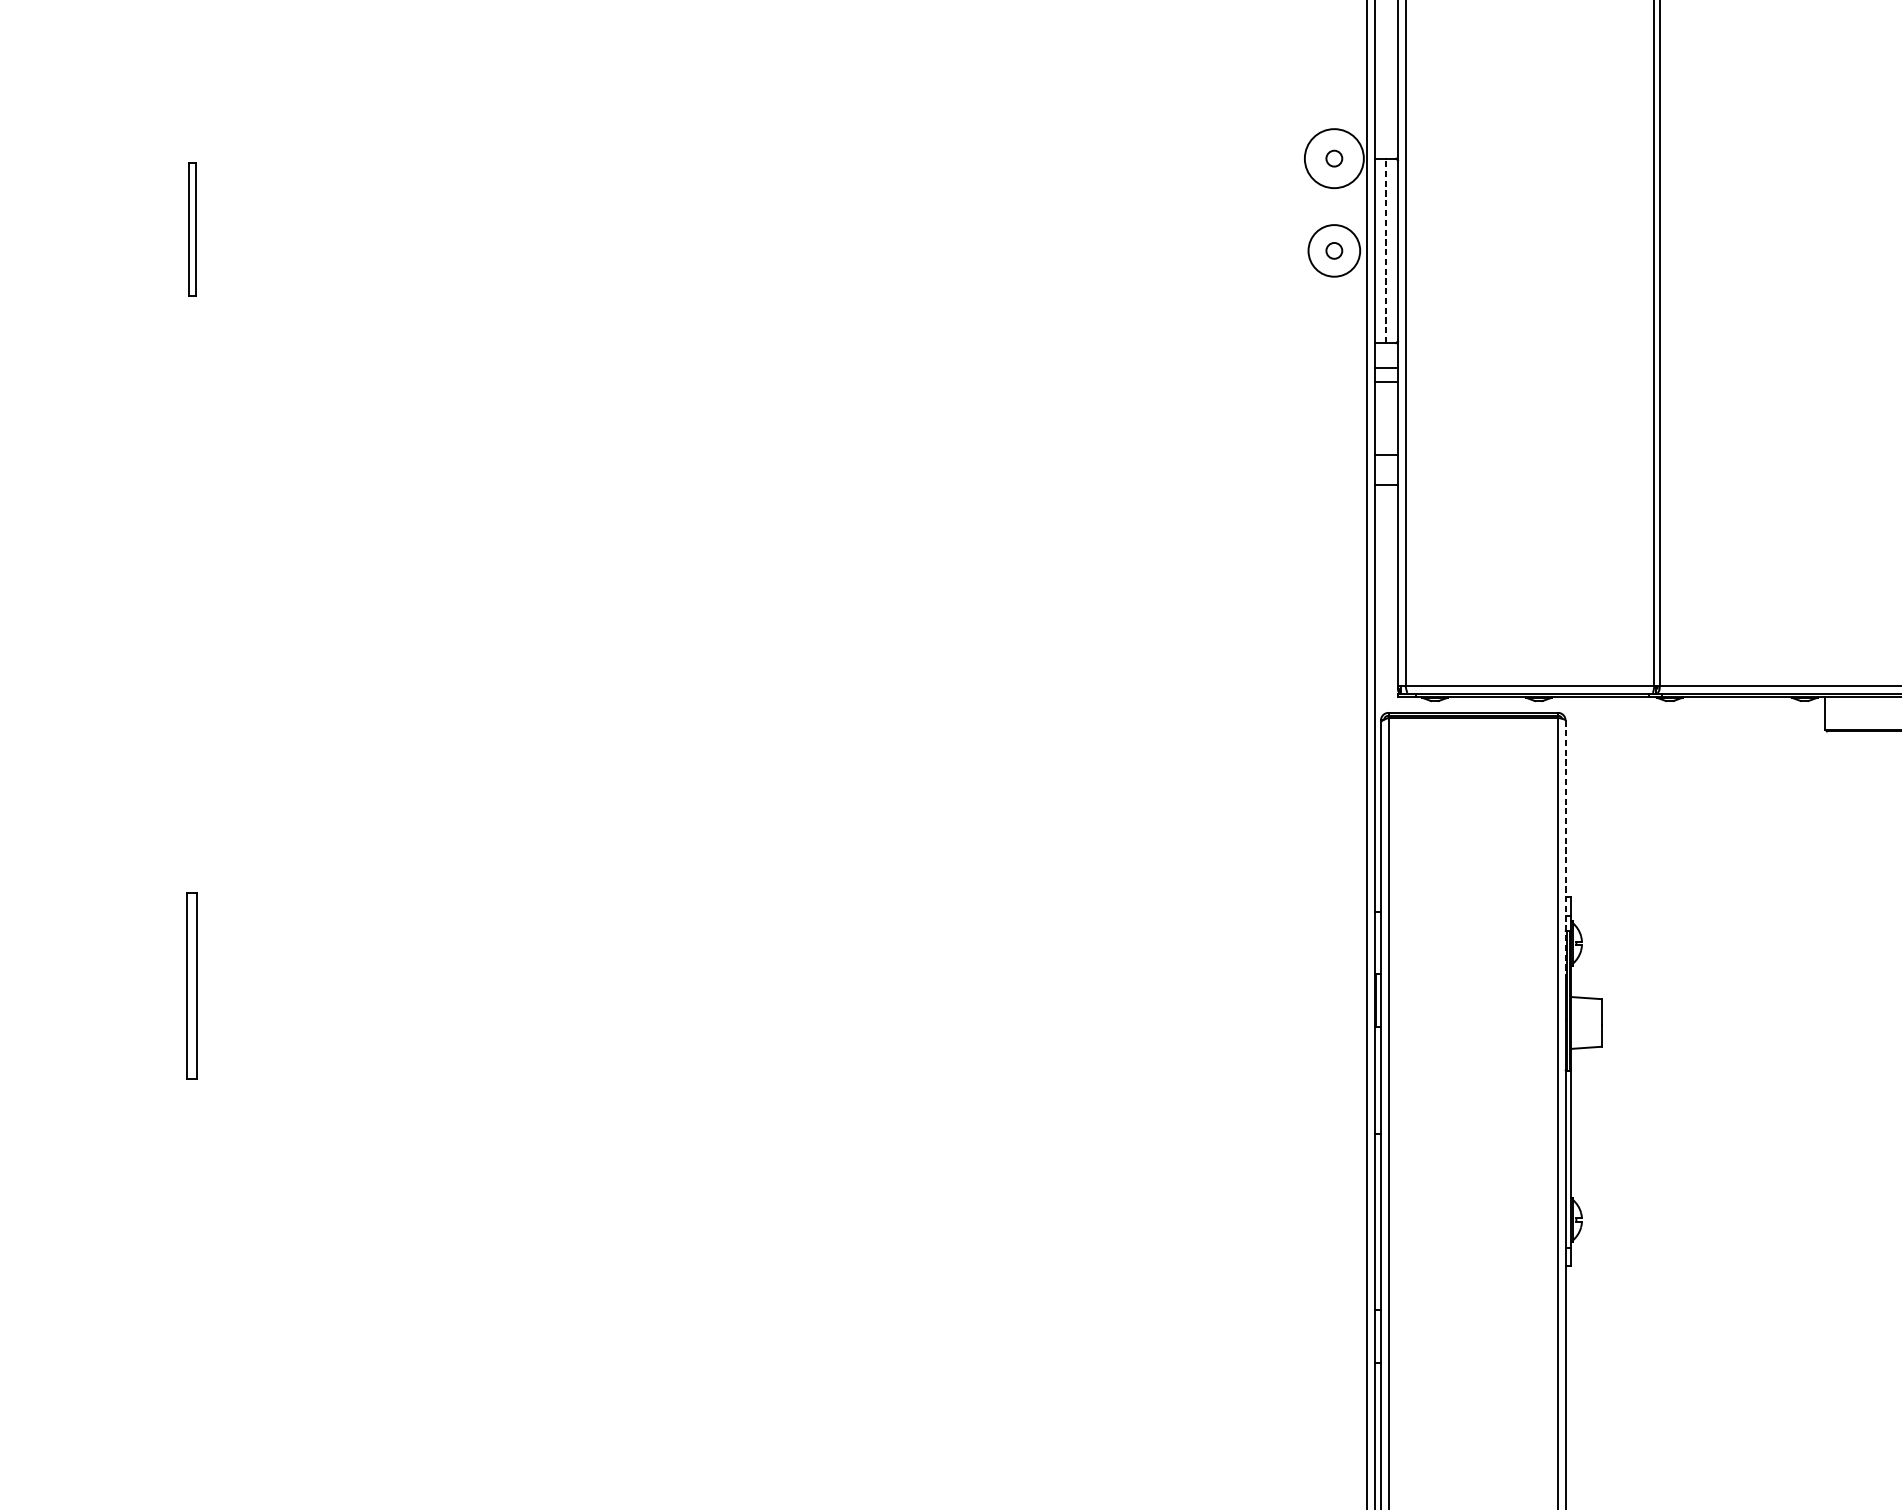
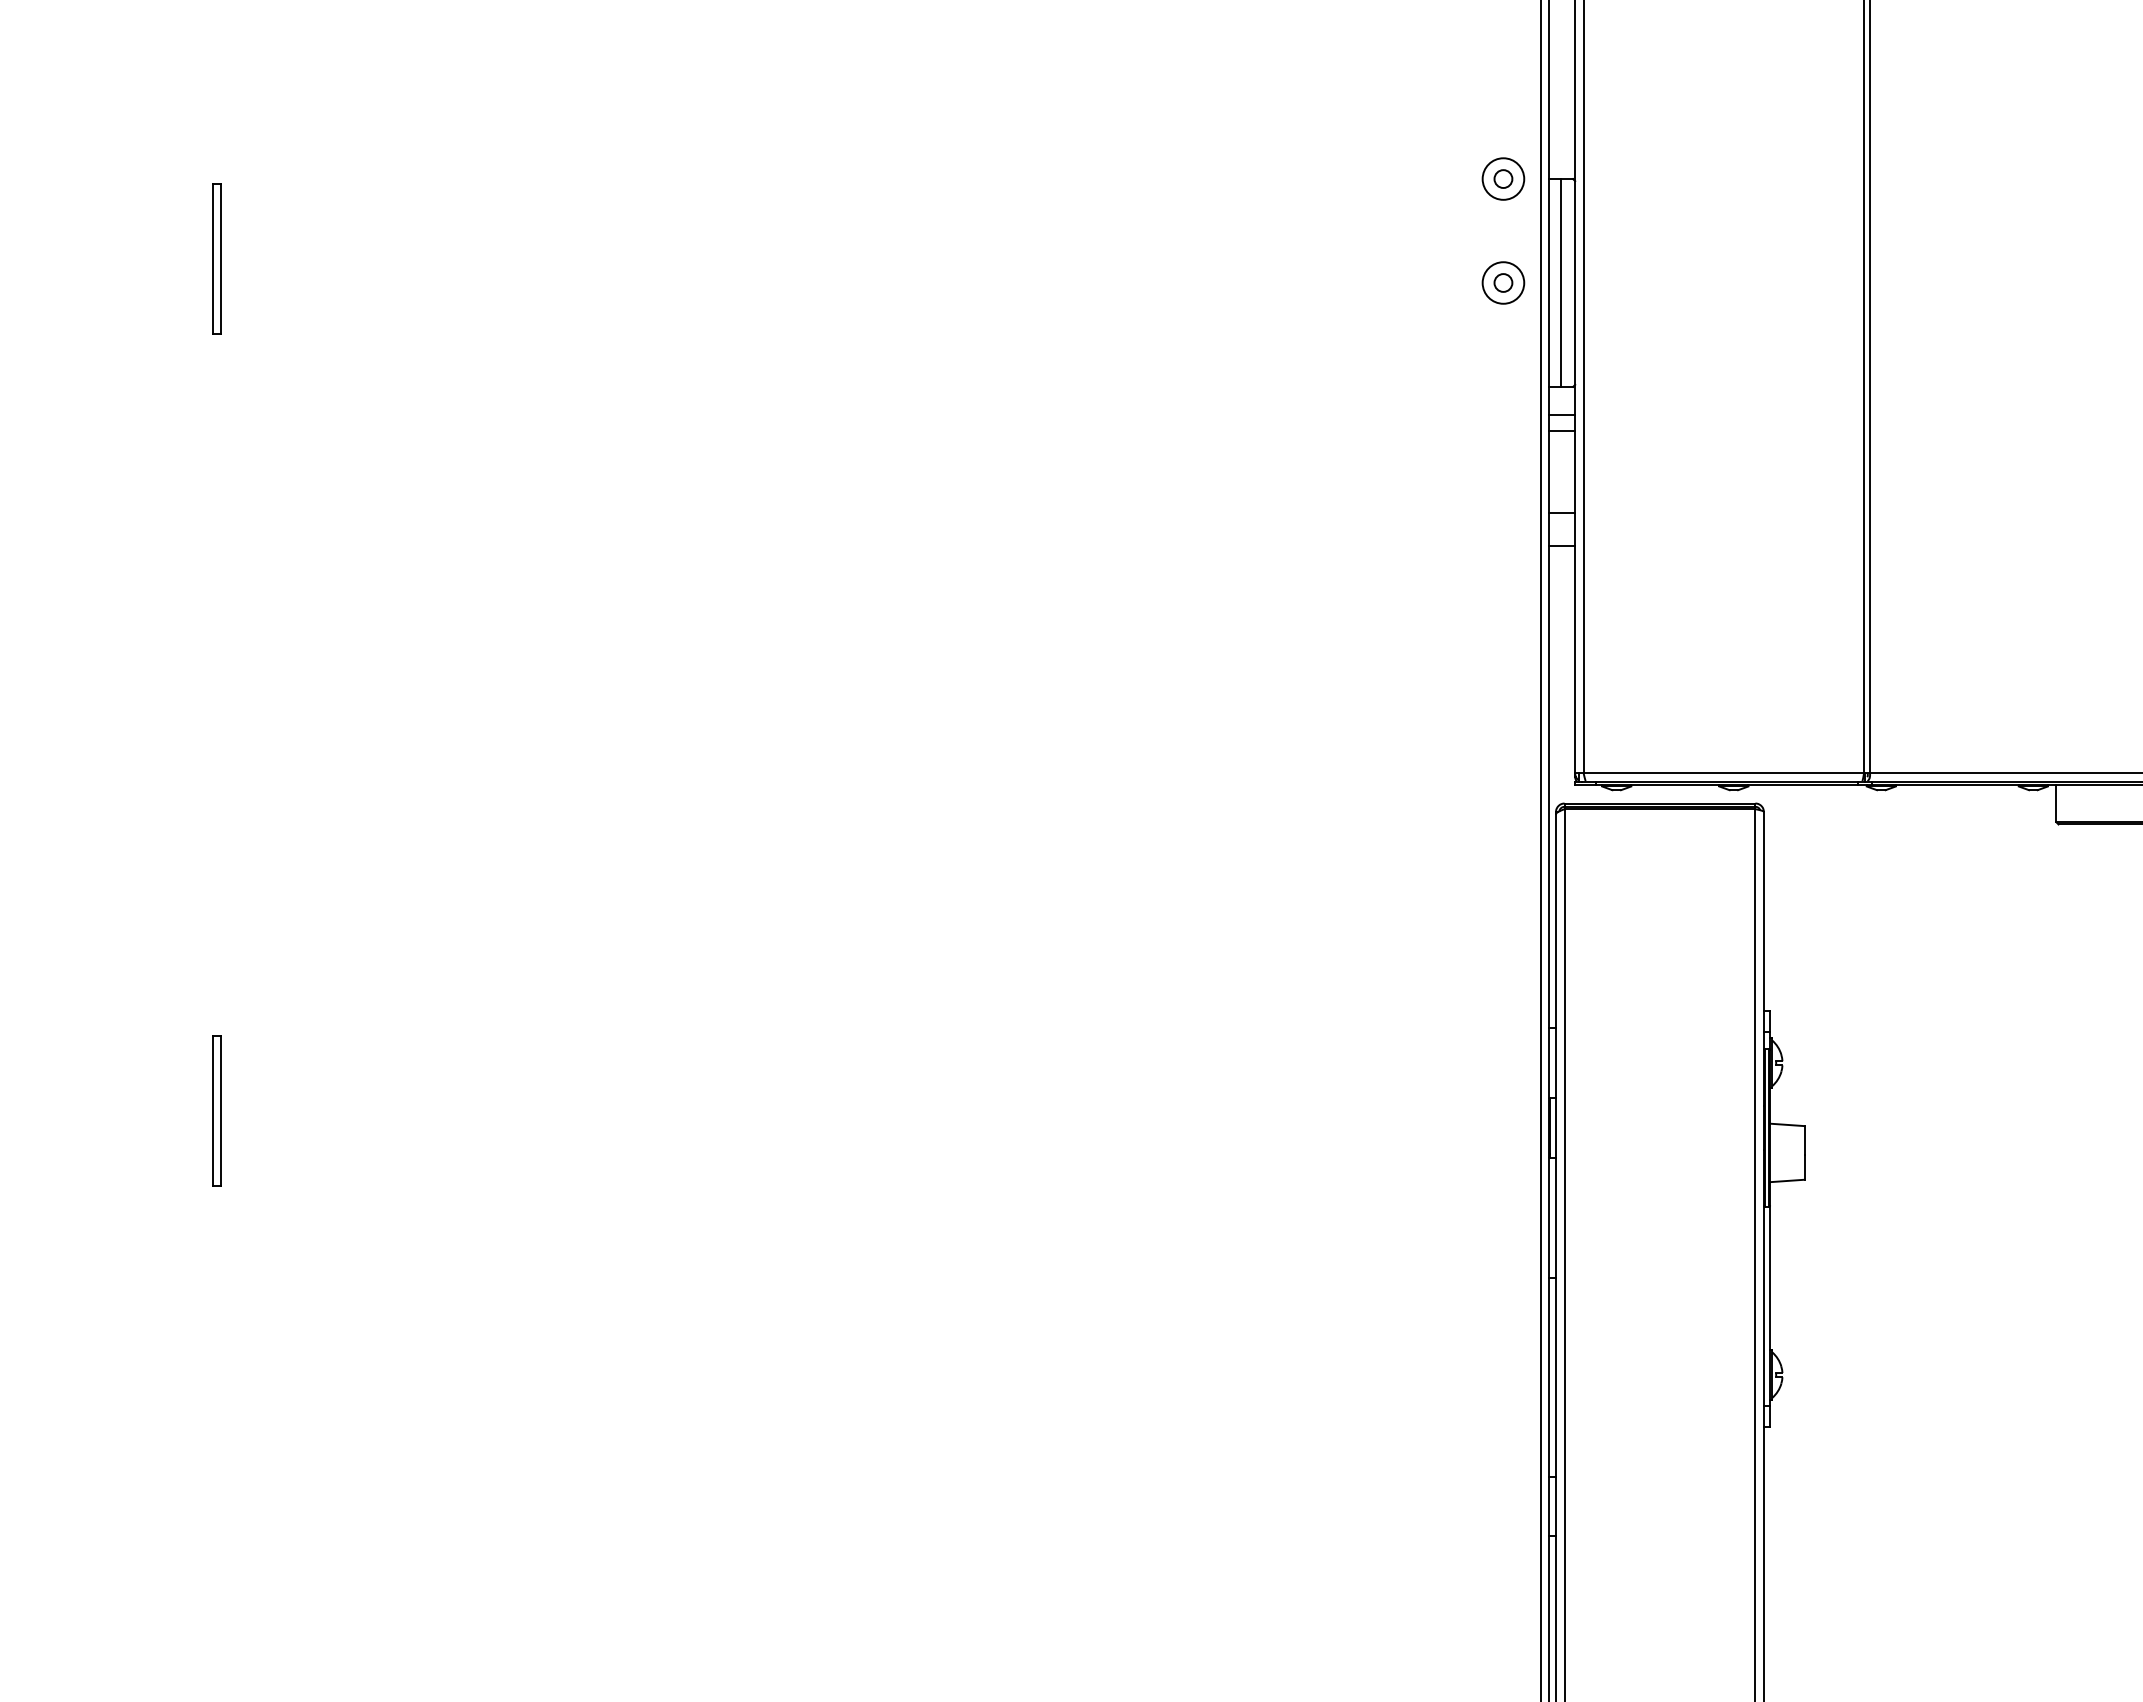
circle: (1334, 158) -> (1503, 178), size x0.62
circle: (1334, 250) -> (1503, 282), size x0.71
line: (1385, 251) -> (1561, 283), dashed -> solid
line: (1565, 851) -> (1763, 959), dashed -> solid
part: (192, 985) -> (216, 1110), size x0.71

